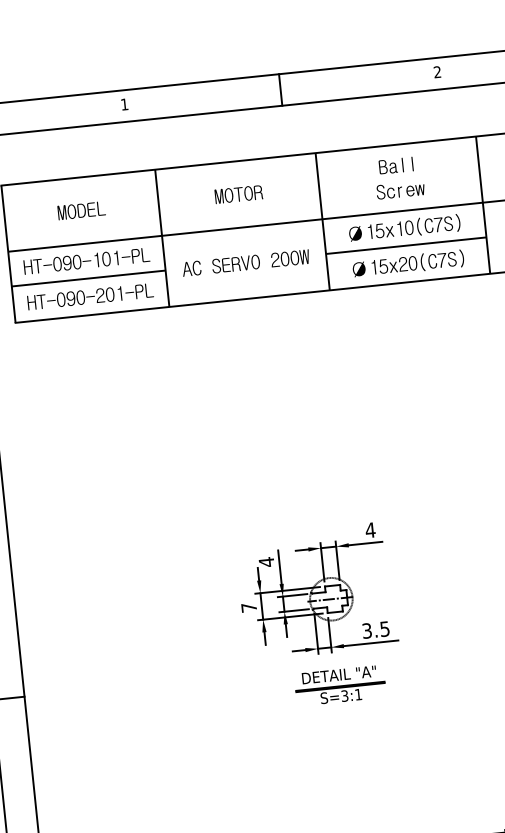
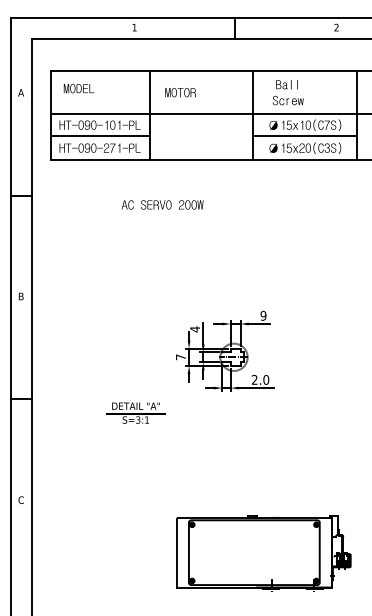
text: (398, 177) -> (287, 92), moved
text: (238, 194) -> (180, 92), moved
text: (80, 210) -> (78, 88), moved
text: (441, 259) -> (326, 147), Ø15x20(C7S) -> Ø15x20(C3S)
text: (245, 262) -> (162, 204), moved
text: (109, 293) -> (112, 147), HT-090-201-PL -> HT-090-271-PL
text: (370, 529) -> (263, 315), 4 -> 9
text: (375, 629) -> (260, 379), 3.5 -> 2.0
part: (339, 684) -> (135, 412), moved

